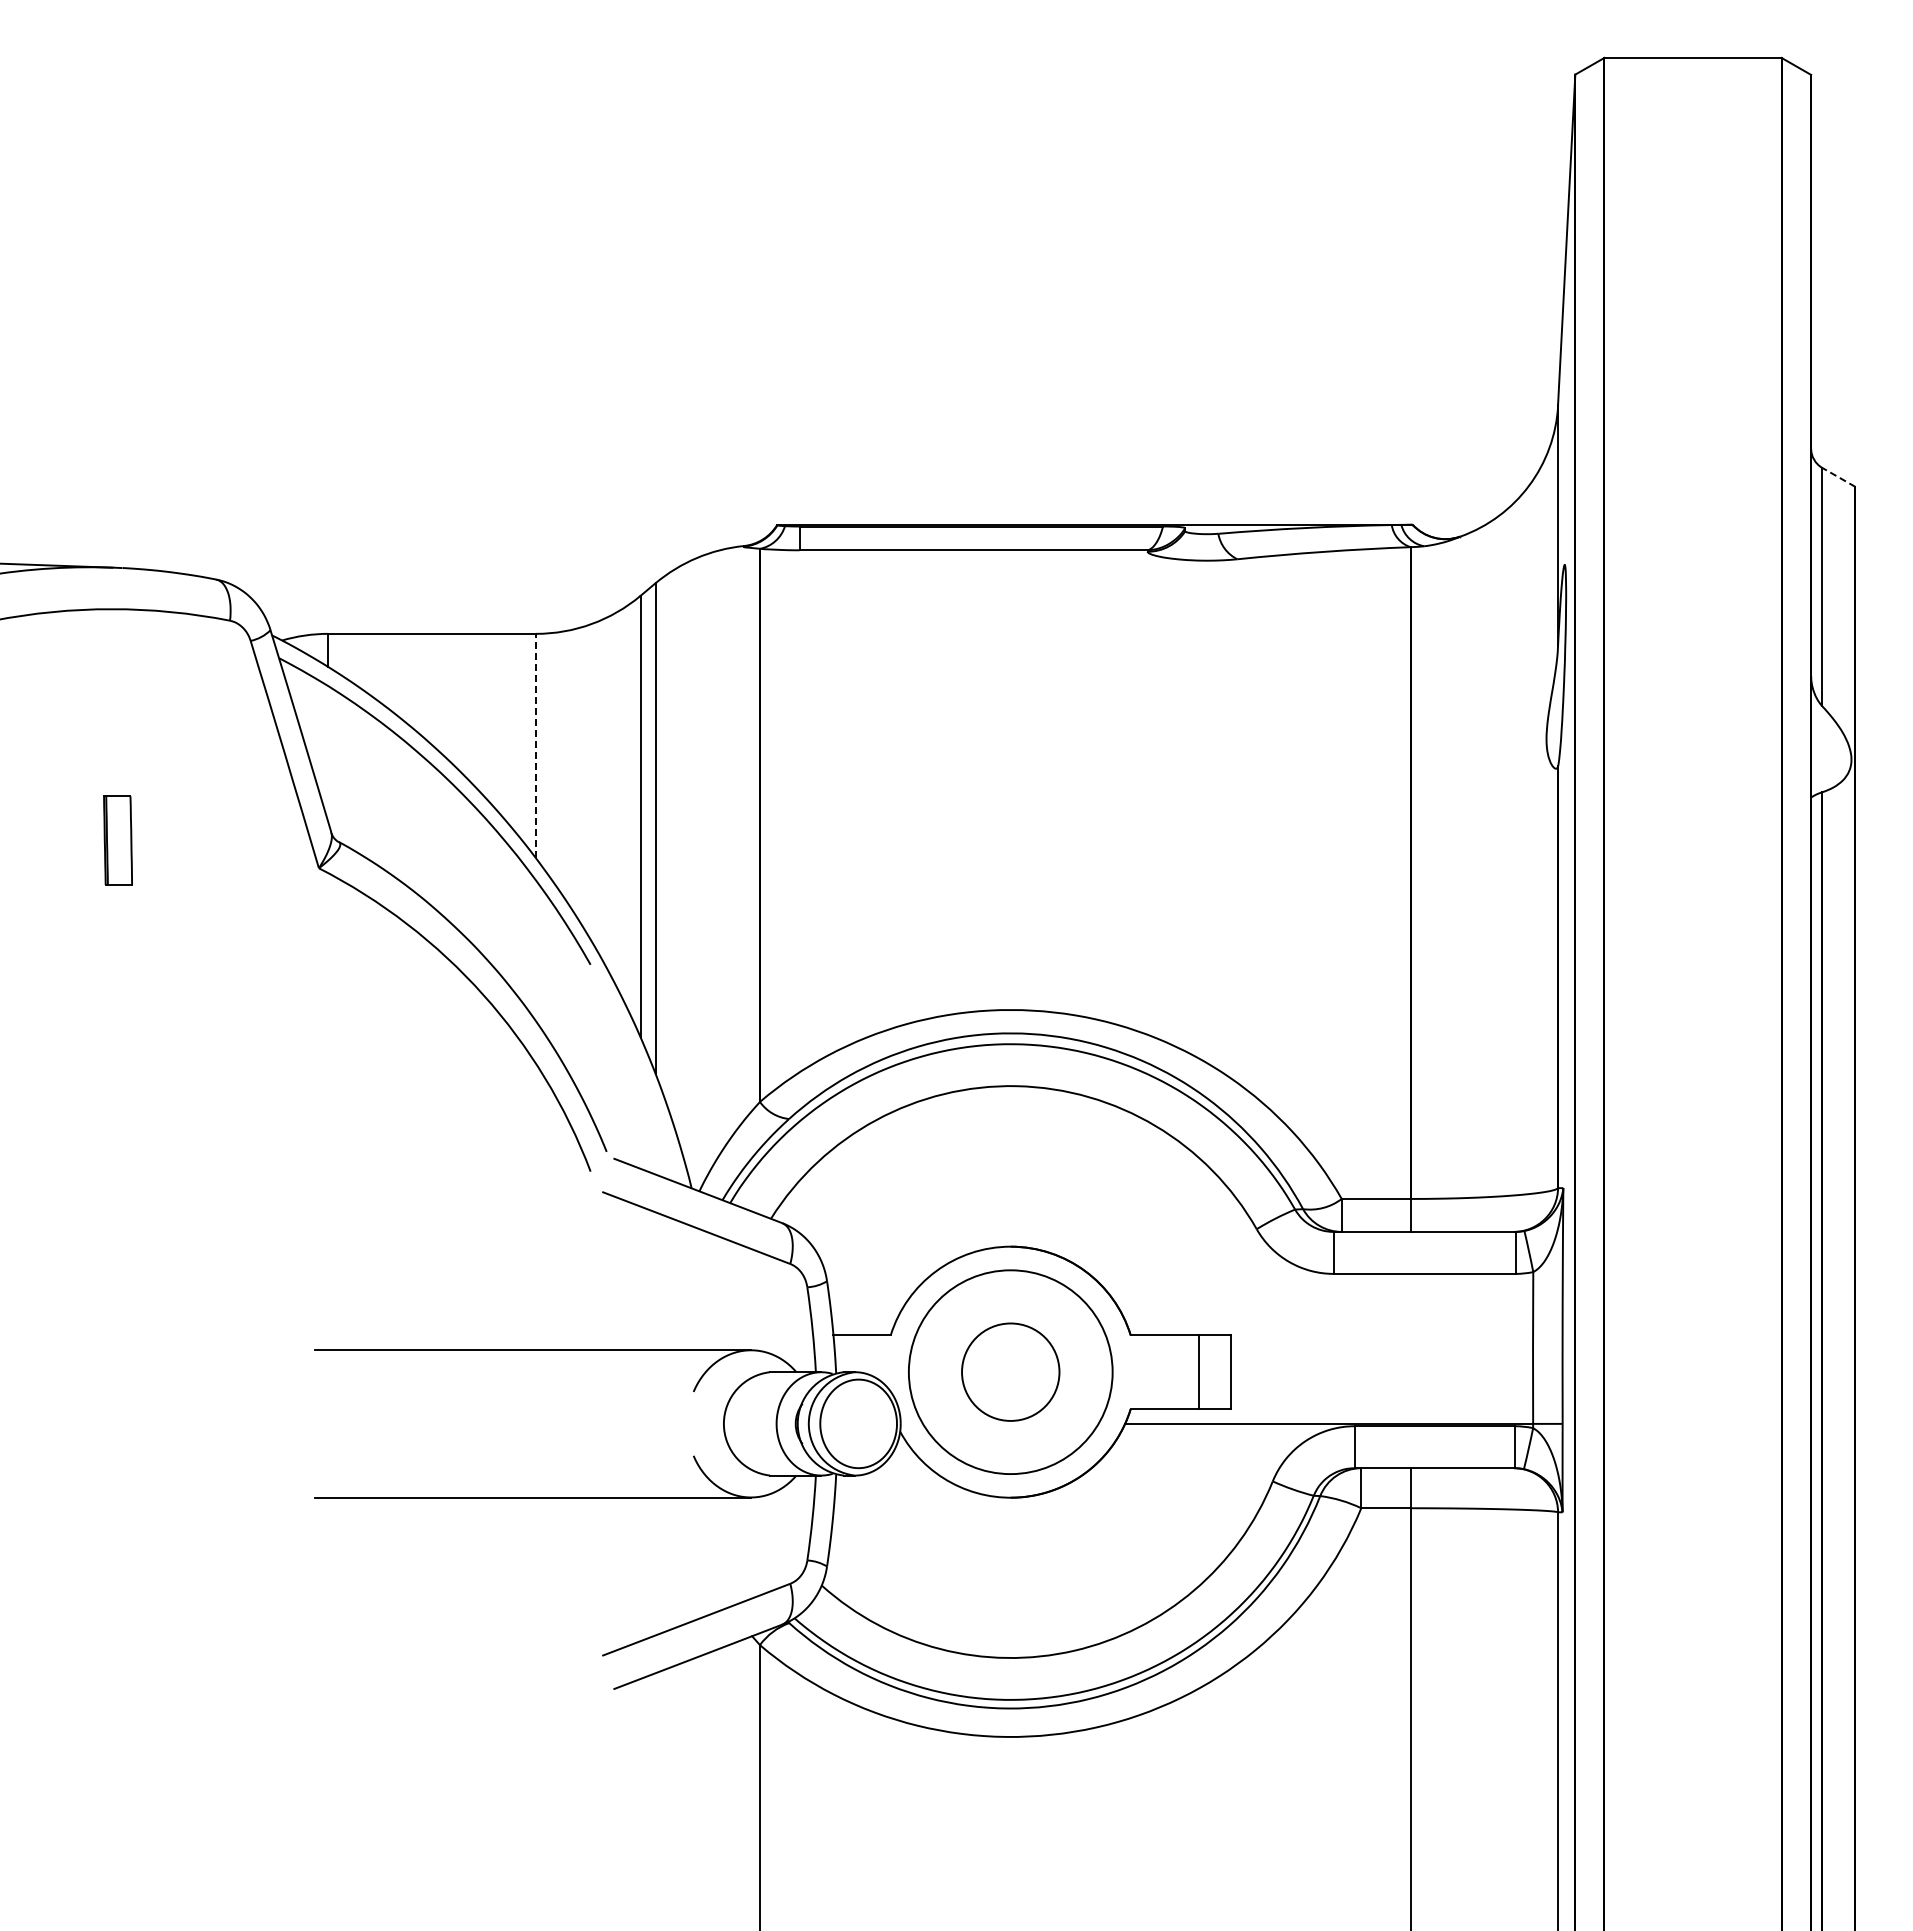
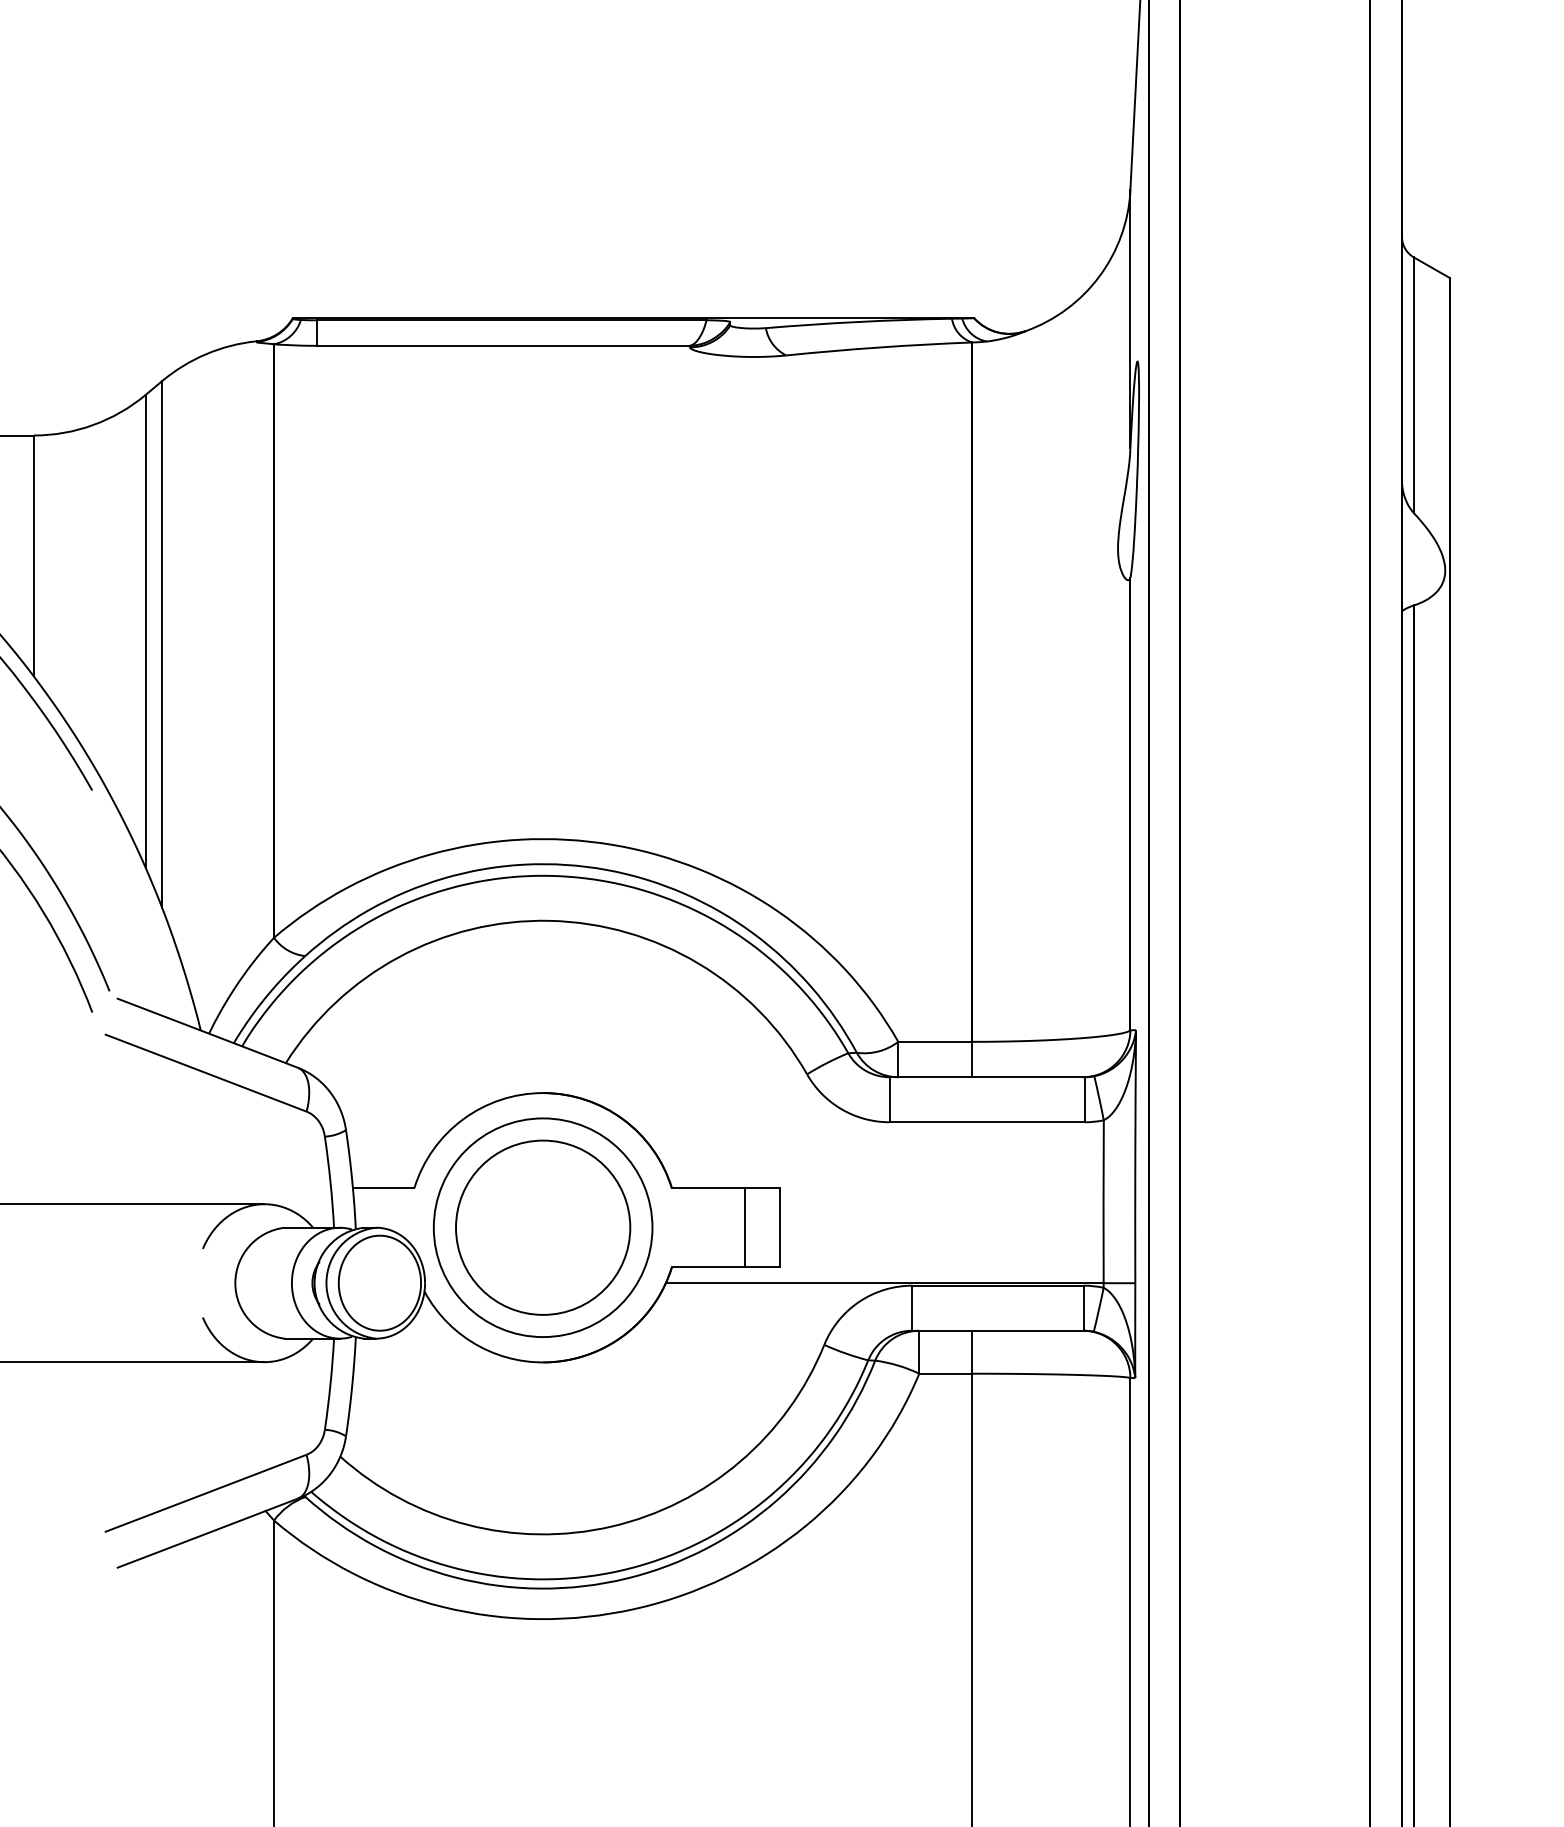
line: (1838, 477) -> (1431, 267), dashed -> solid
line: (536, 745) -> (34, 555), dashed -> solid
circle: (1010, 1371) -> (542, 1226), size x1.67

